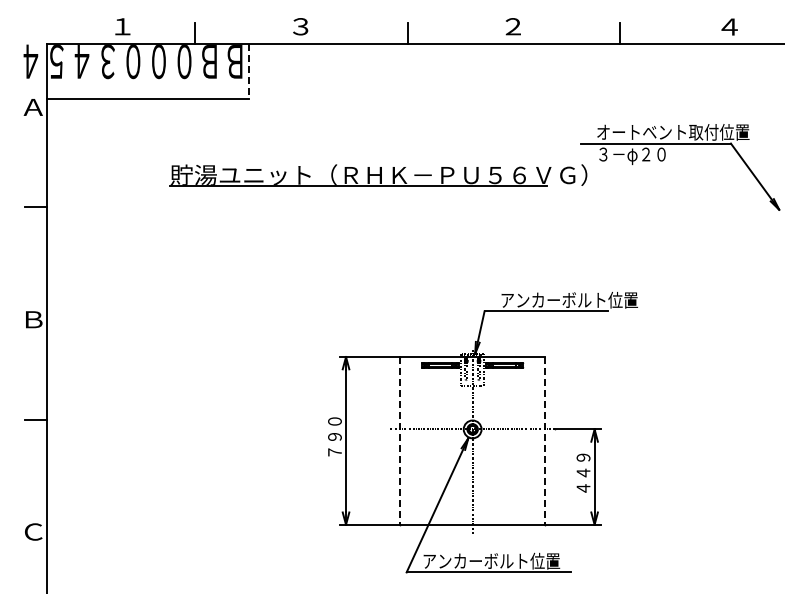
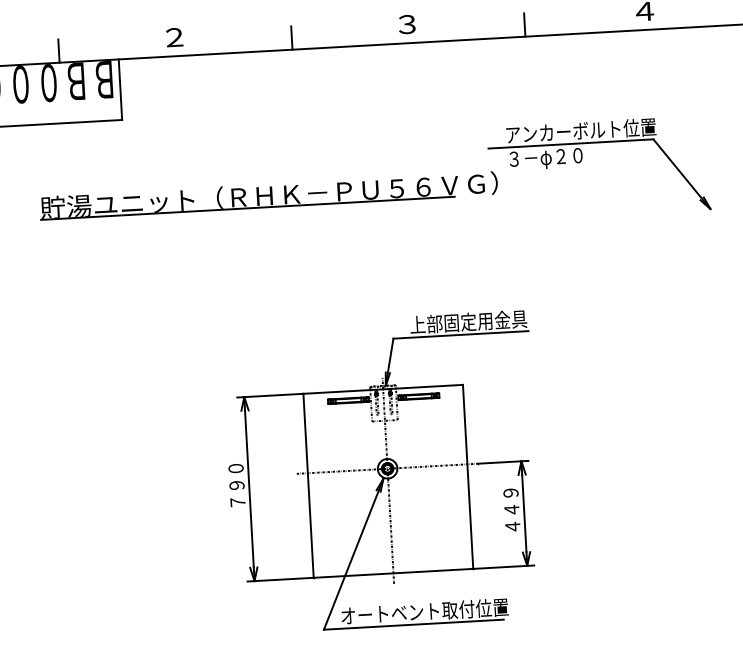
text: (300, 26) -> (174, 37), ３ -> ２
text: (512, 26) -> (406, 24), ２ -> ３
line: (249, 71) -> (120, 89), dashed -> solid
text: (673, 132) -> (589, 130), オートベント取付位置 -> アンカーボルト位置
text: (569, 299) -> (485, 320), アンカーボルト位置 -> 上部固定用金具
line: (399, 440) -> (308, 485), dashed -> solid
line: (545, 440) -> (468, 476), dashed -> solid
text: (499, 560) -> (425, 610), アンカーボルト位置 -> オートベント取付位置

